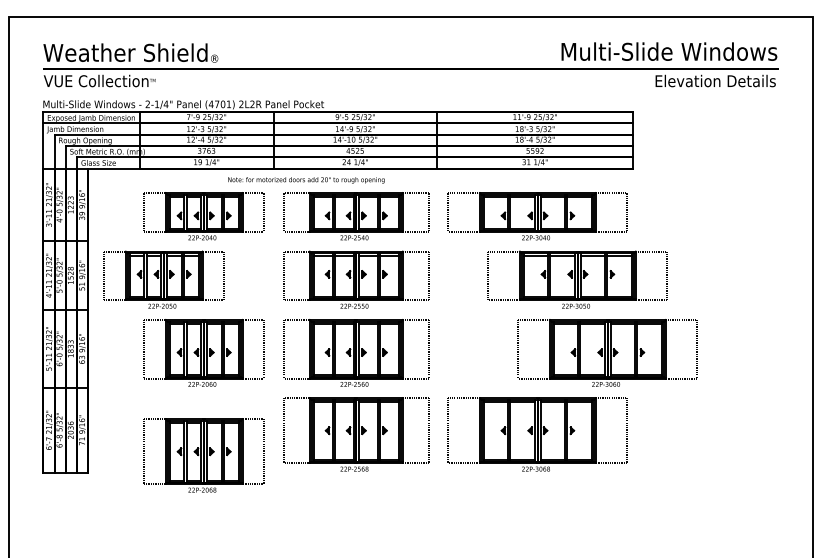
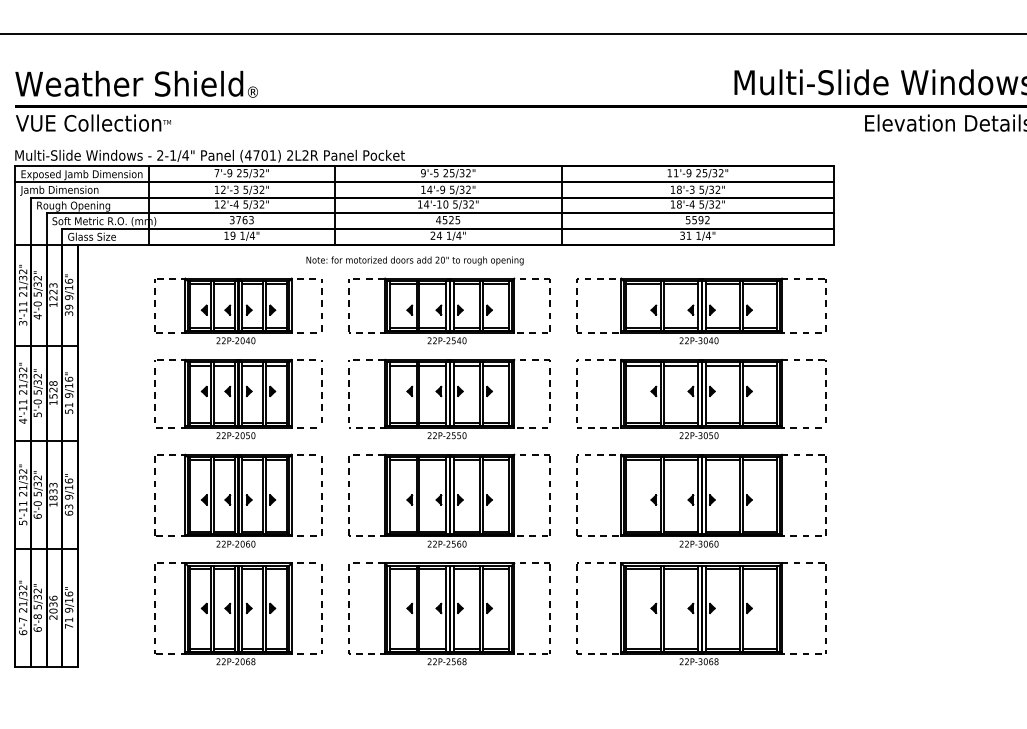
text: (306, 180) -> (415, 261), moved
part: (163, 279) -> (237, 398), moved
part: (577, 279) -> (701, 398), moved
part: (607, 352) -> (701, 499), moved
part: (203, 455) -> (237, 613), moved

